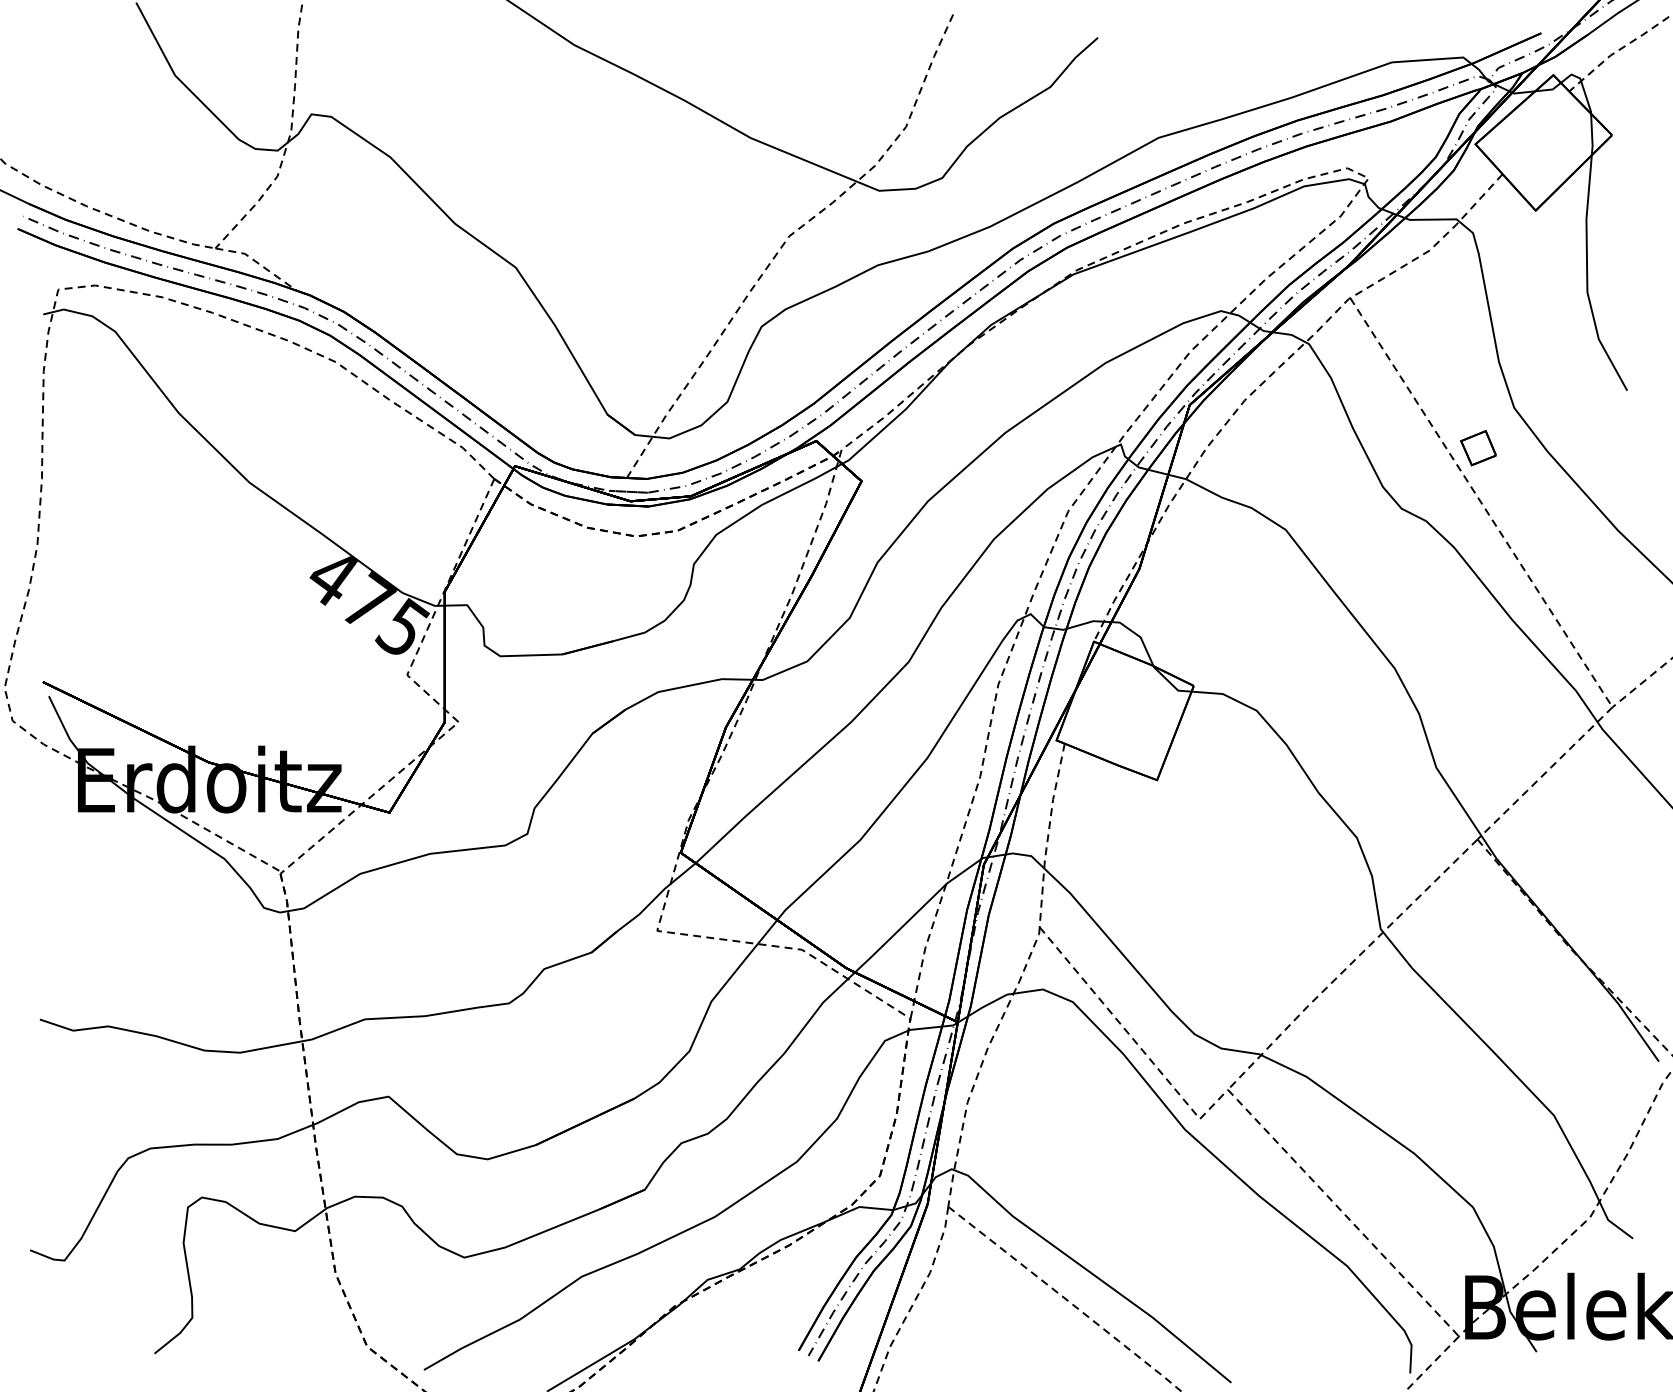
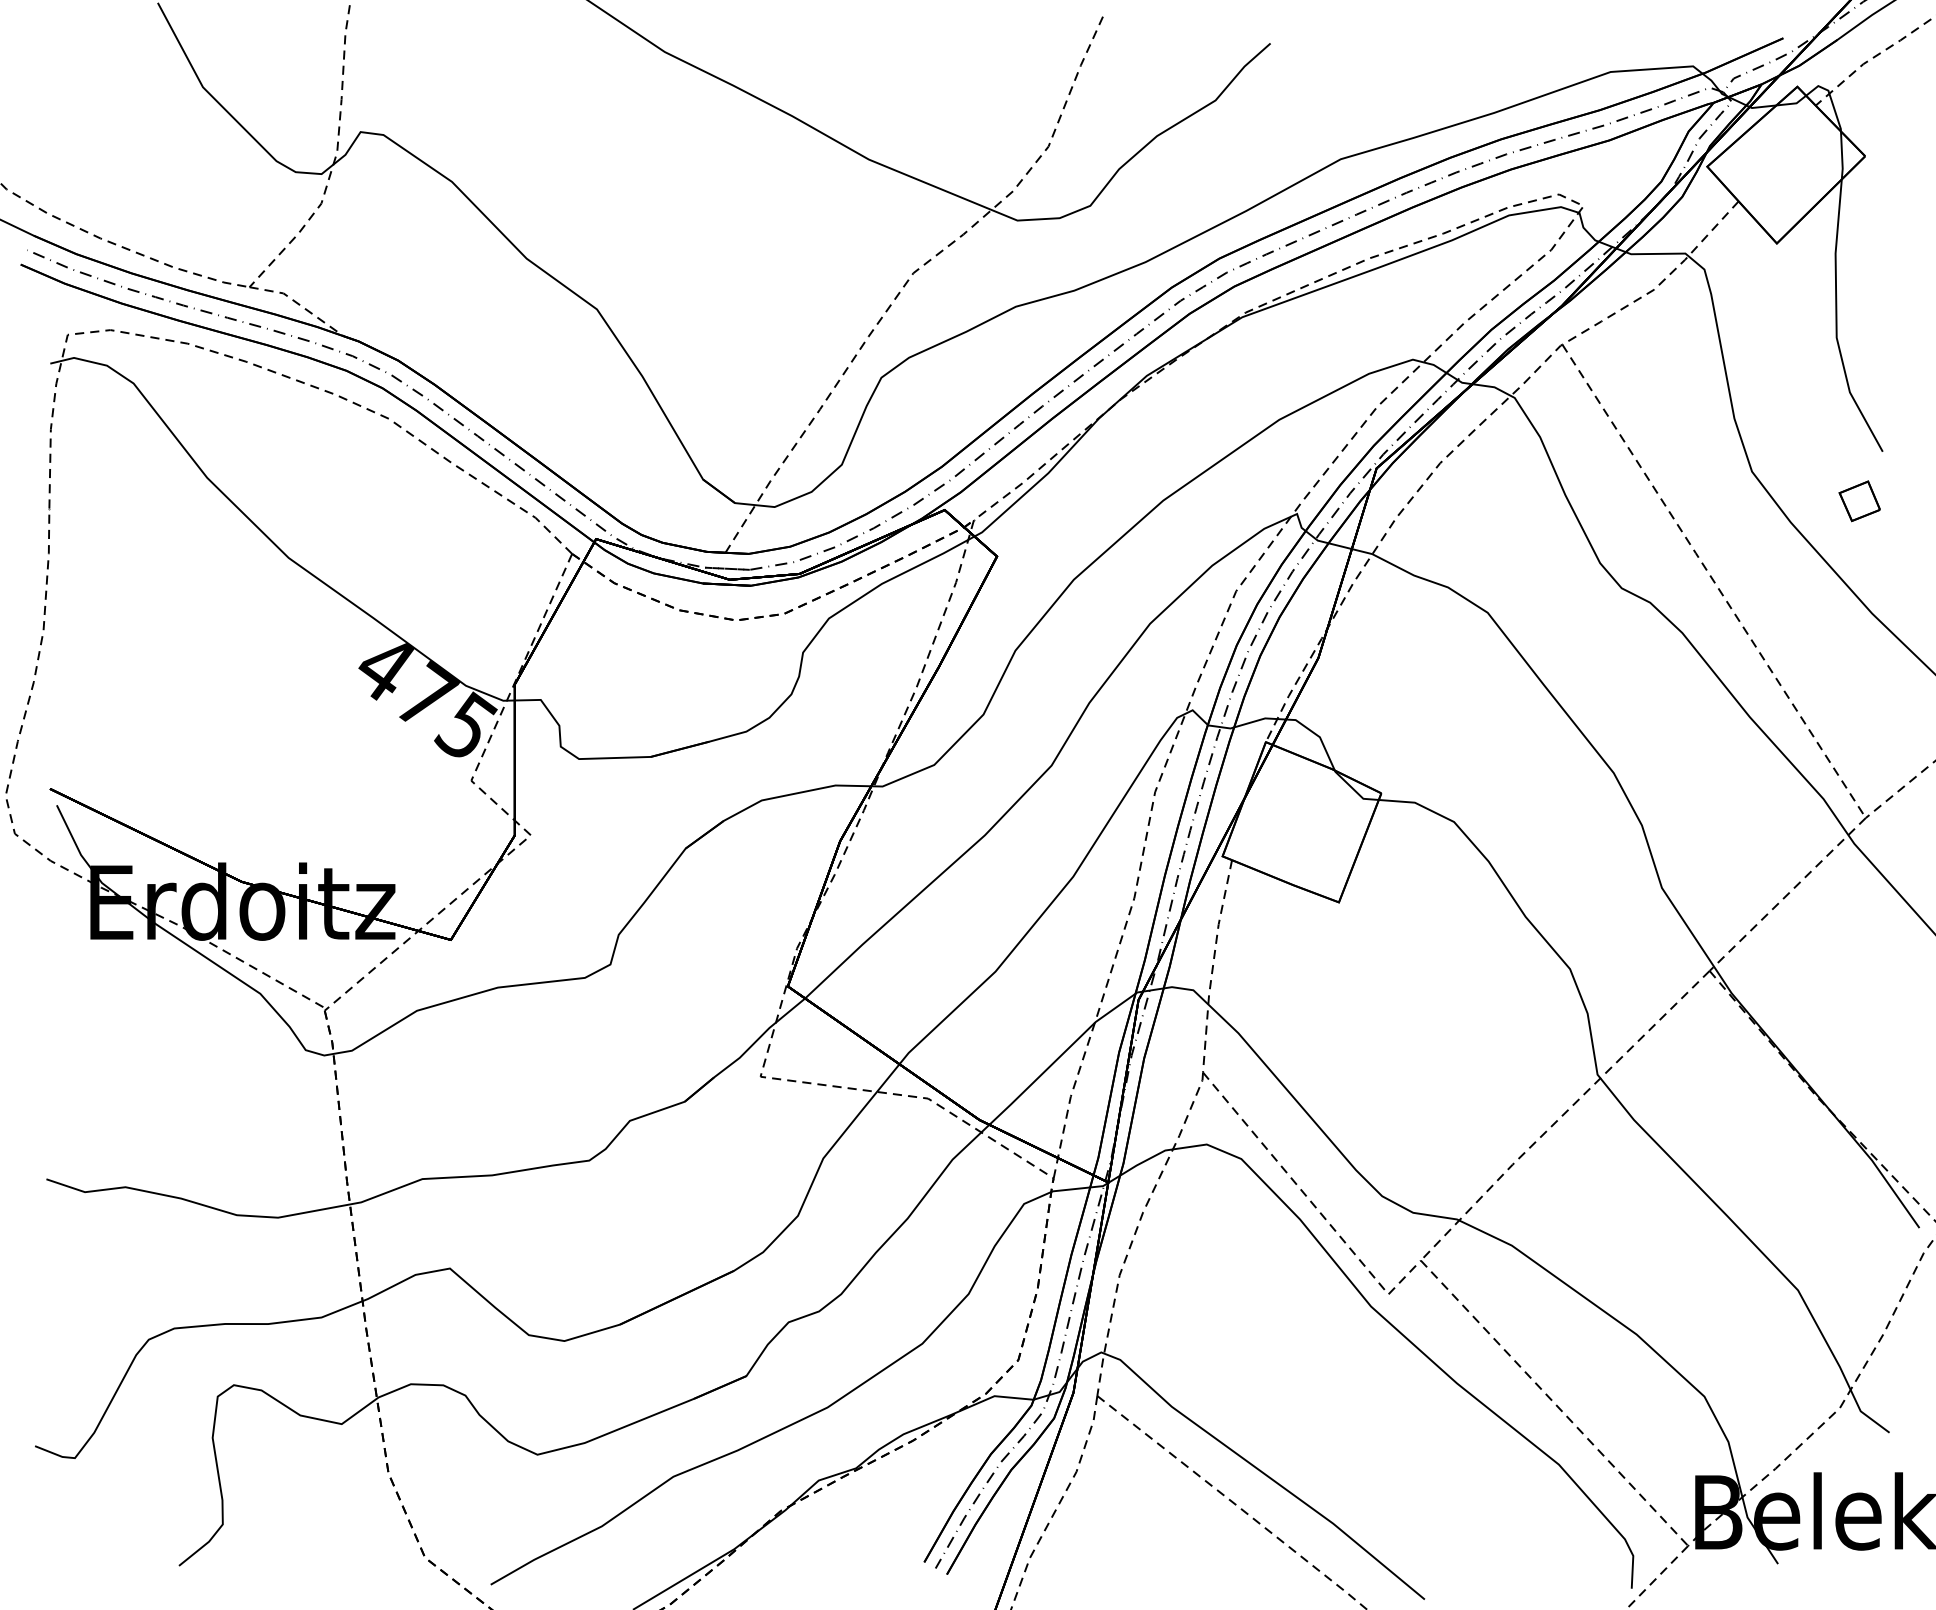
part: (1478, 448) -> (1859, 501), moved

